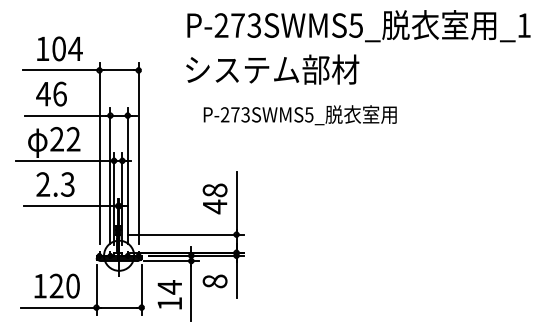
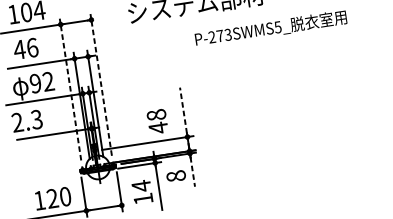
text: (299, 115) -> (270, 28), moved
text: (56, 139) -> (35, 83), 22 -> 92
line: (99, 152) -> (70, 88), solid -> dashed
line: (138, 152) -> (100, 84), solid -> dashed
text: (55, 184) -> (27, 121), moved
text: (214, 198) -> (157, 121), moved
line: (236, 200) -> (183, 110), solid -> dashed
line: (236, 279) -> (192, 172), solid -> dashed

